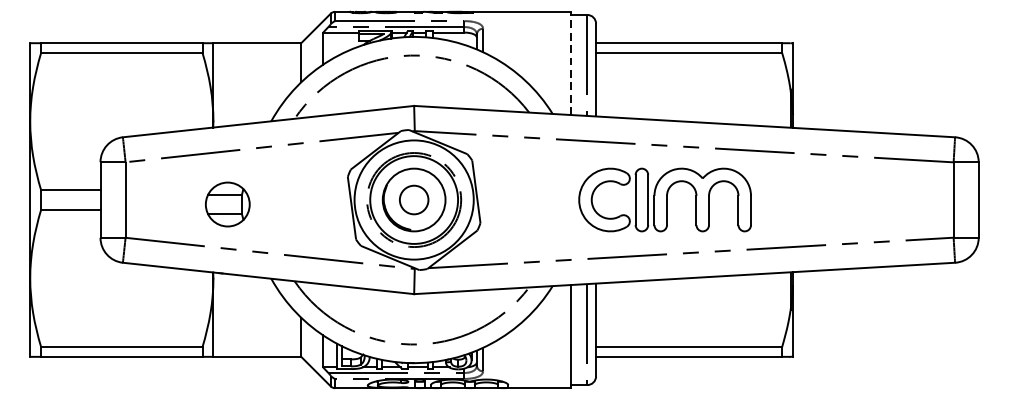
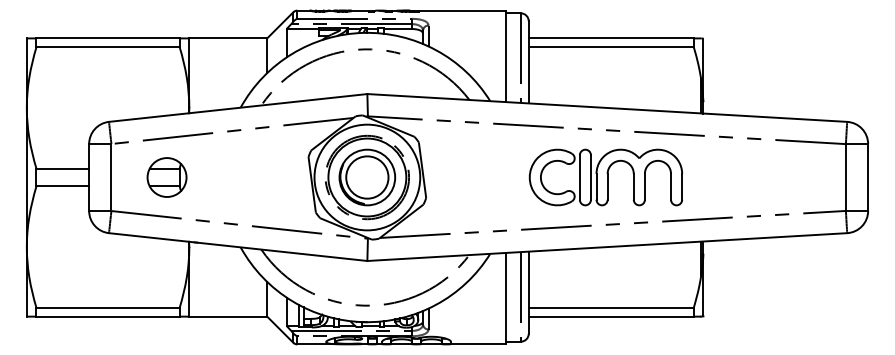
line: (571, 63) -> (506, 56), dashed -> solid
circle: (414, 200) -> (367, 177), size x1.67
part: (664, 200) -> (605, 177), moved
part: (227, 204) -> (166, 177), moved

